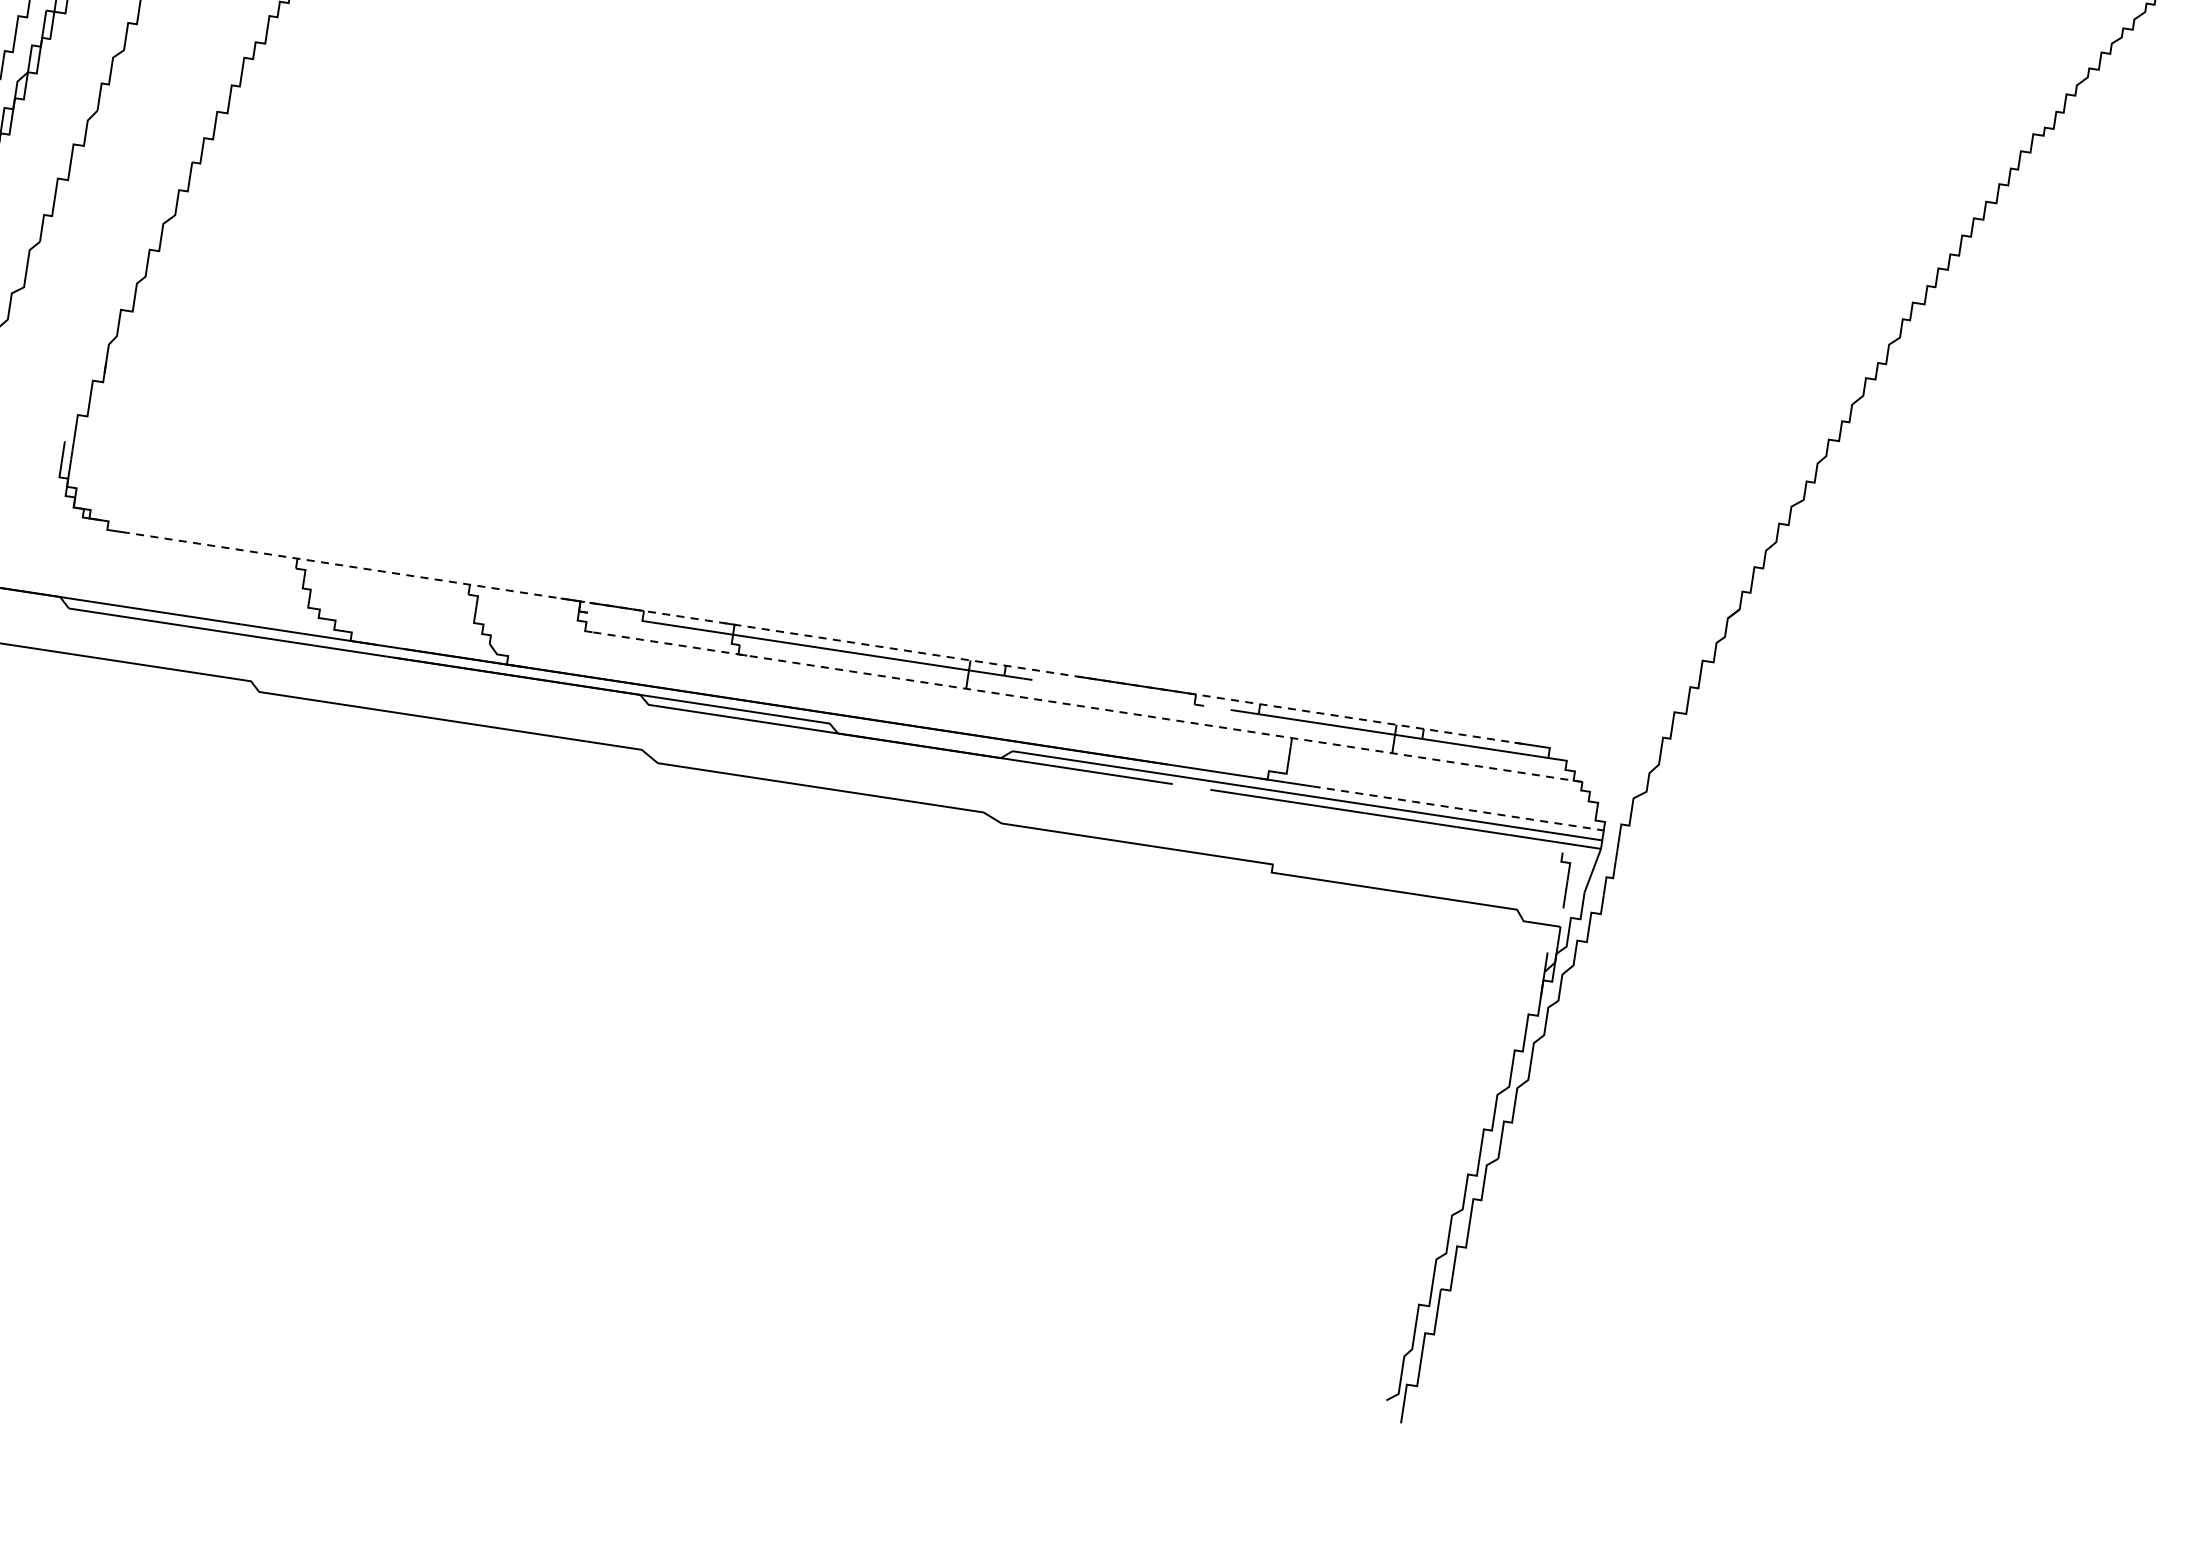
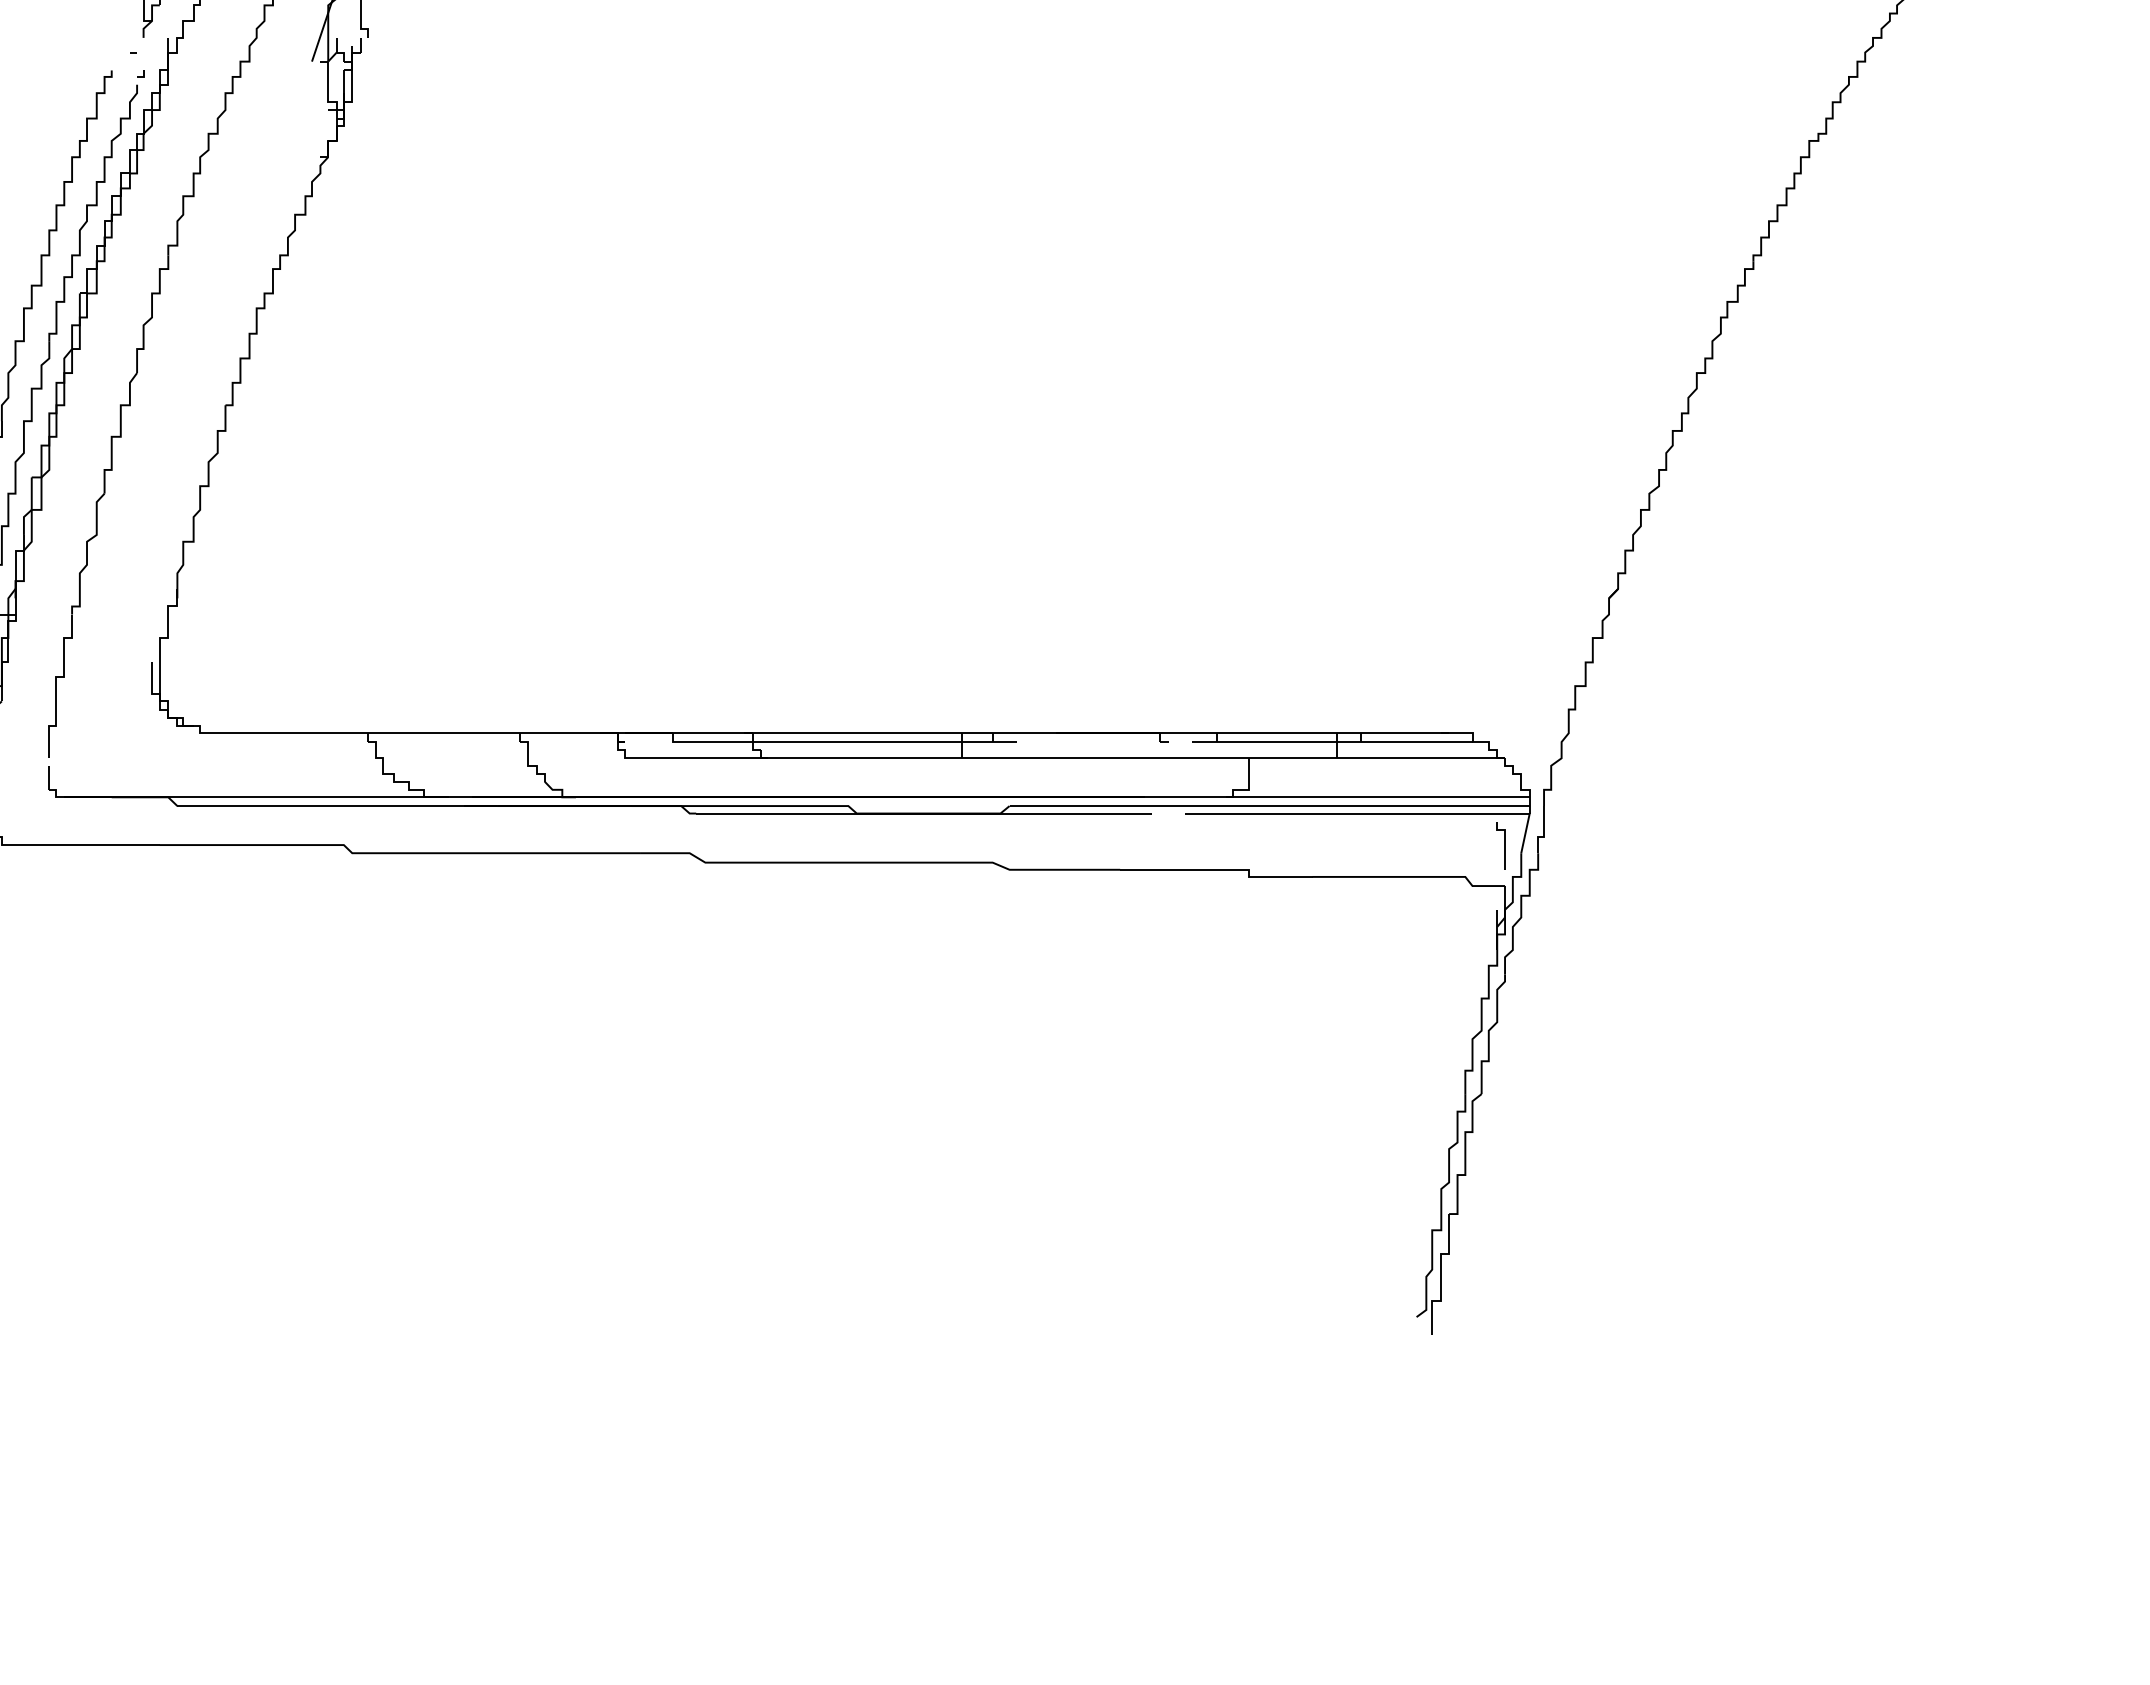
line: (825, 638) -> (833, 733), dashed -> solid
line: (1087, 707) -> (1068, 758), dashed -> solid
line: (1458, 808) -> (1401, 797), dashed -> solid

